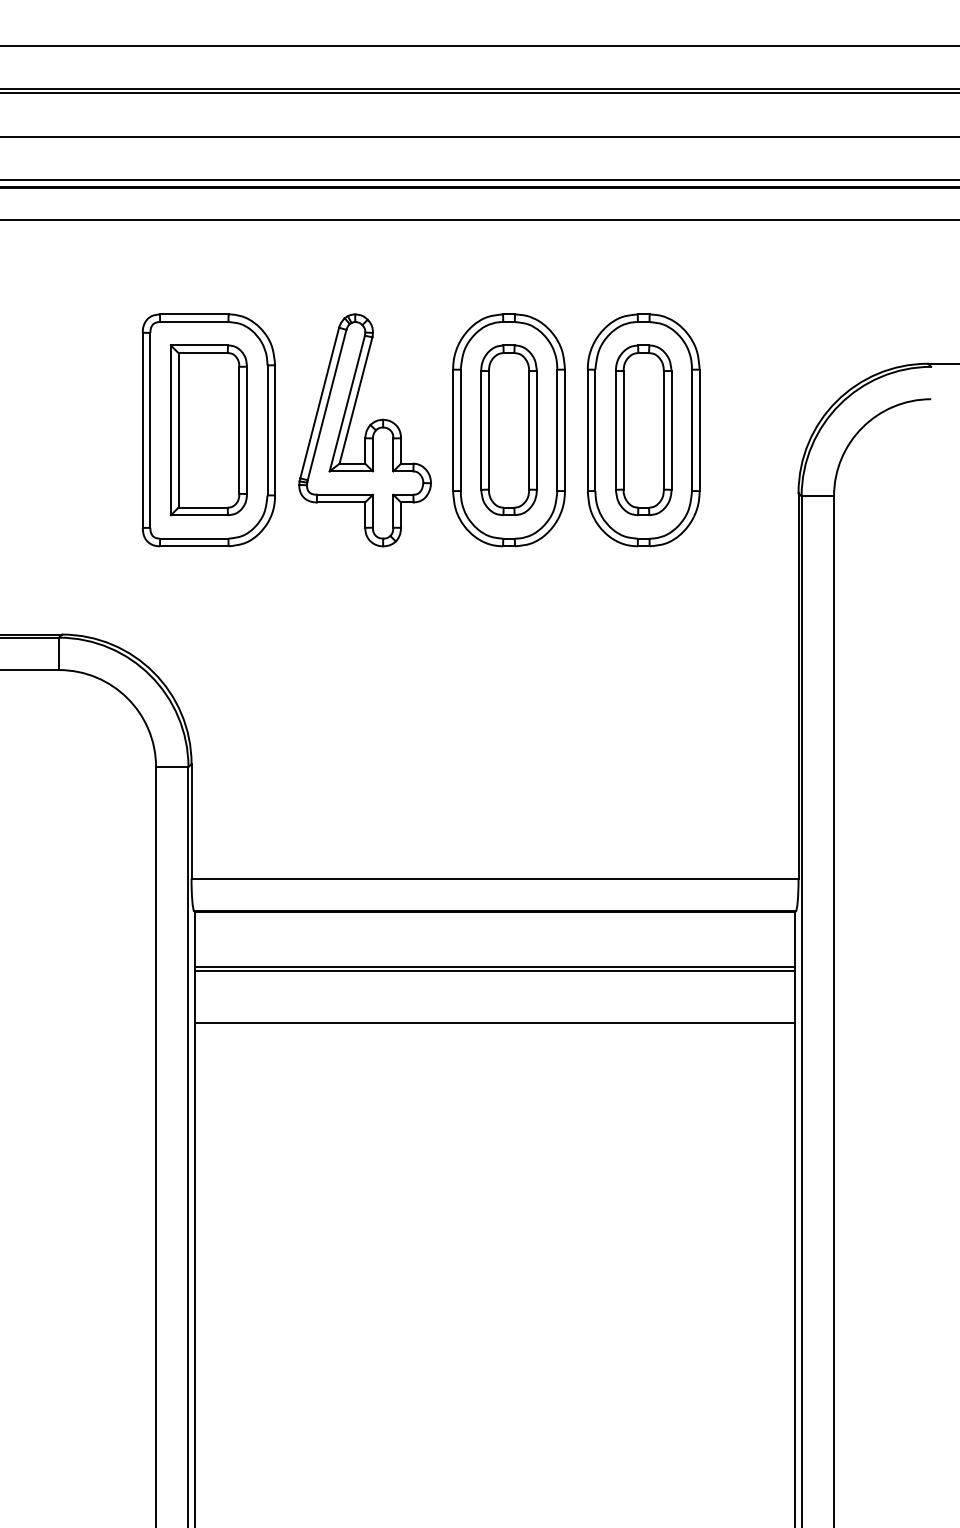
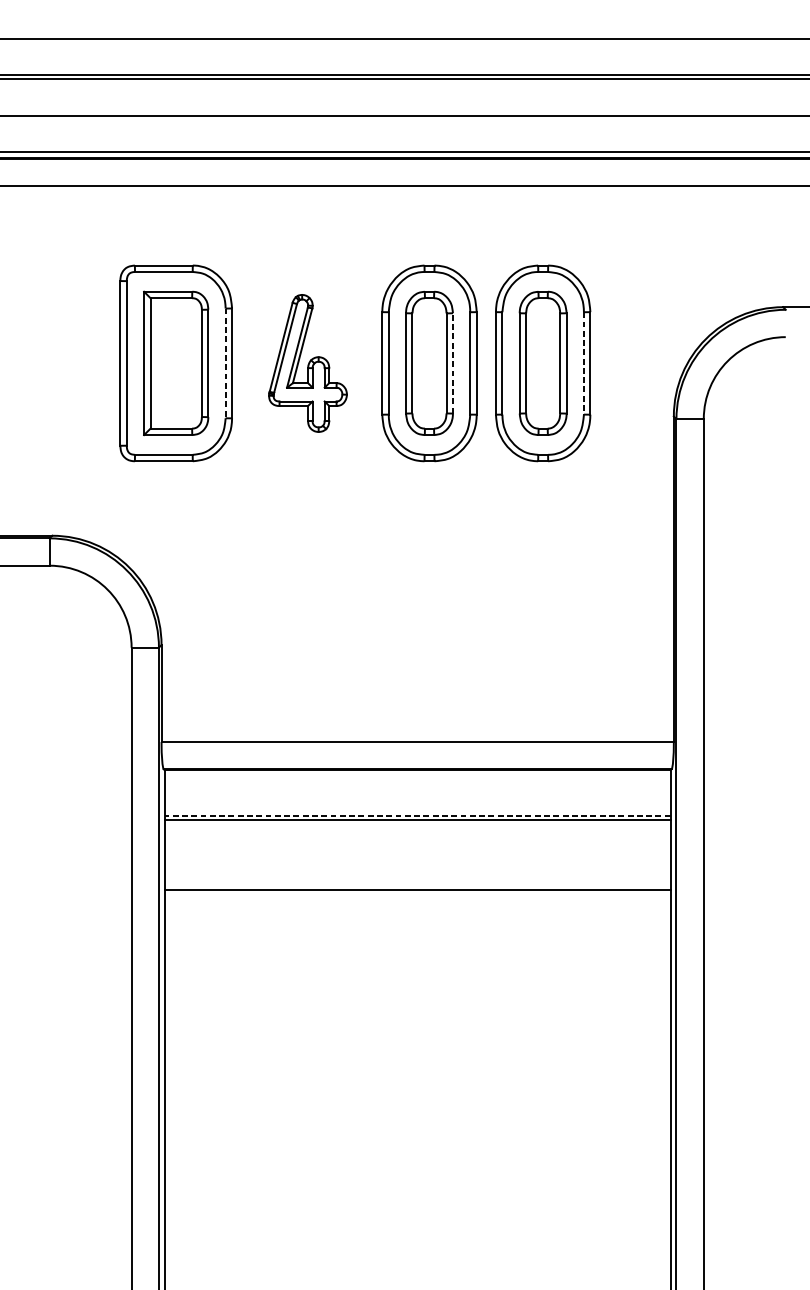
line: (536, 429) -> (452, 362), solid -> dashed
line: (267, 430) -> (225, 363), solid -> dashed
part: (364, 430) -> (307, 363), size x0.7
line: (692, 430) -> (584, 363), solid -> dashed
line: (495, 966) -> (418, 815), solid -> dashed
line: (494, 1023) -> (417, 890), moved

